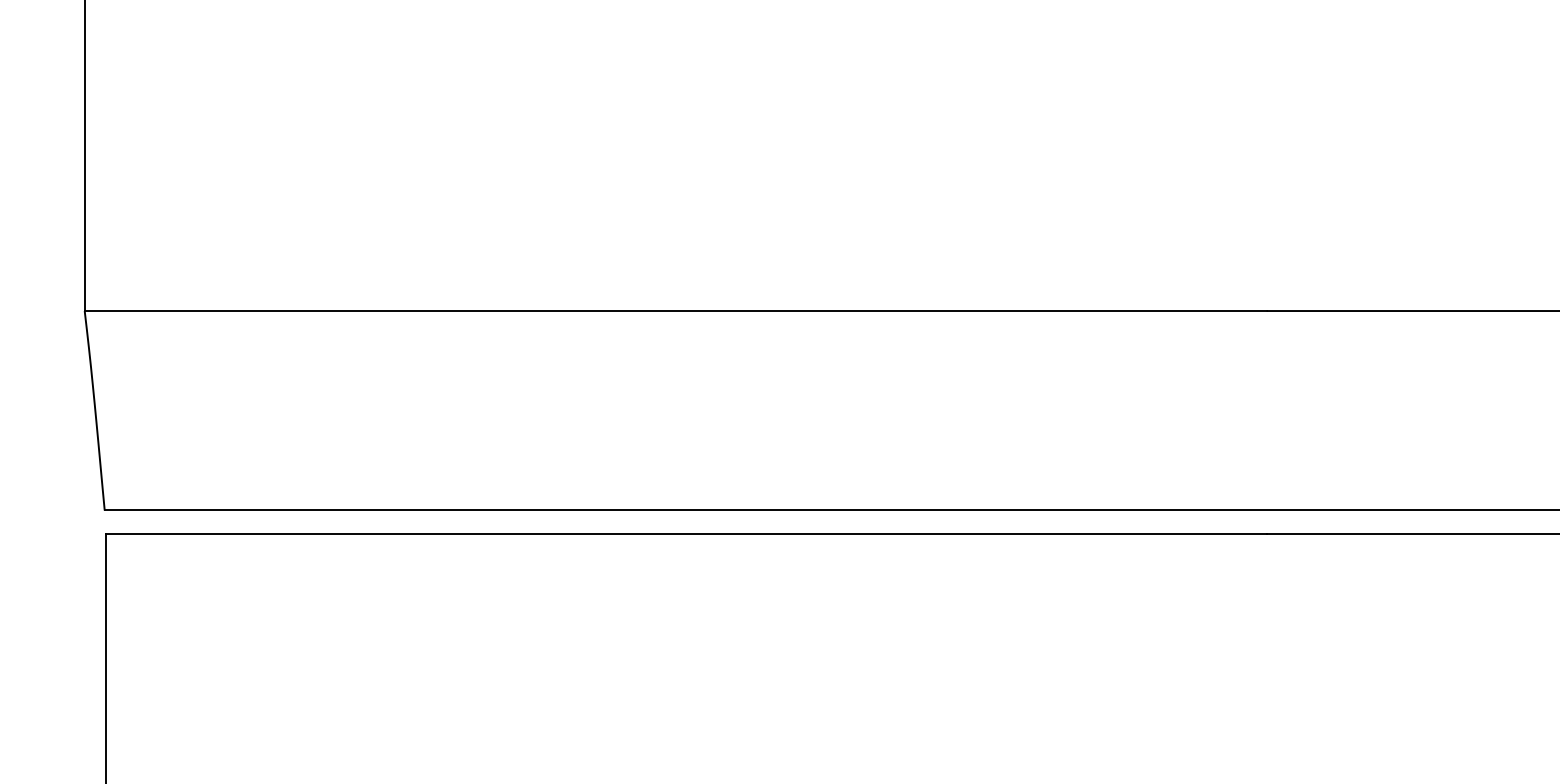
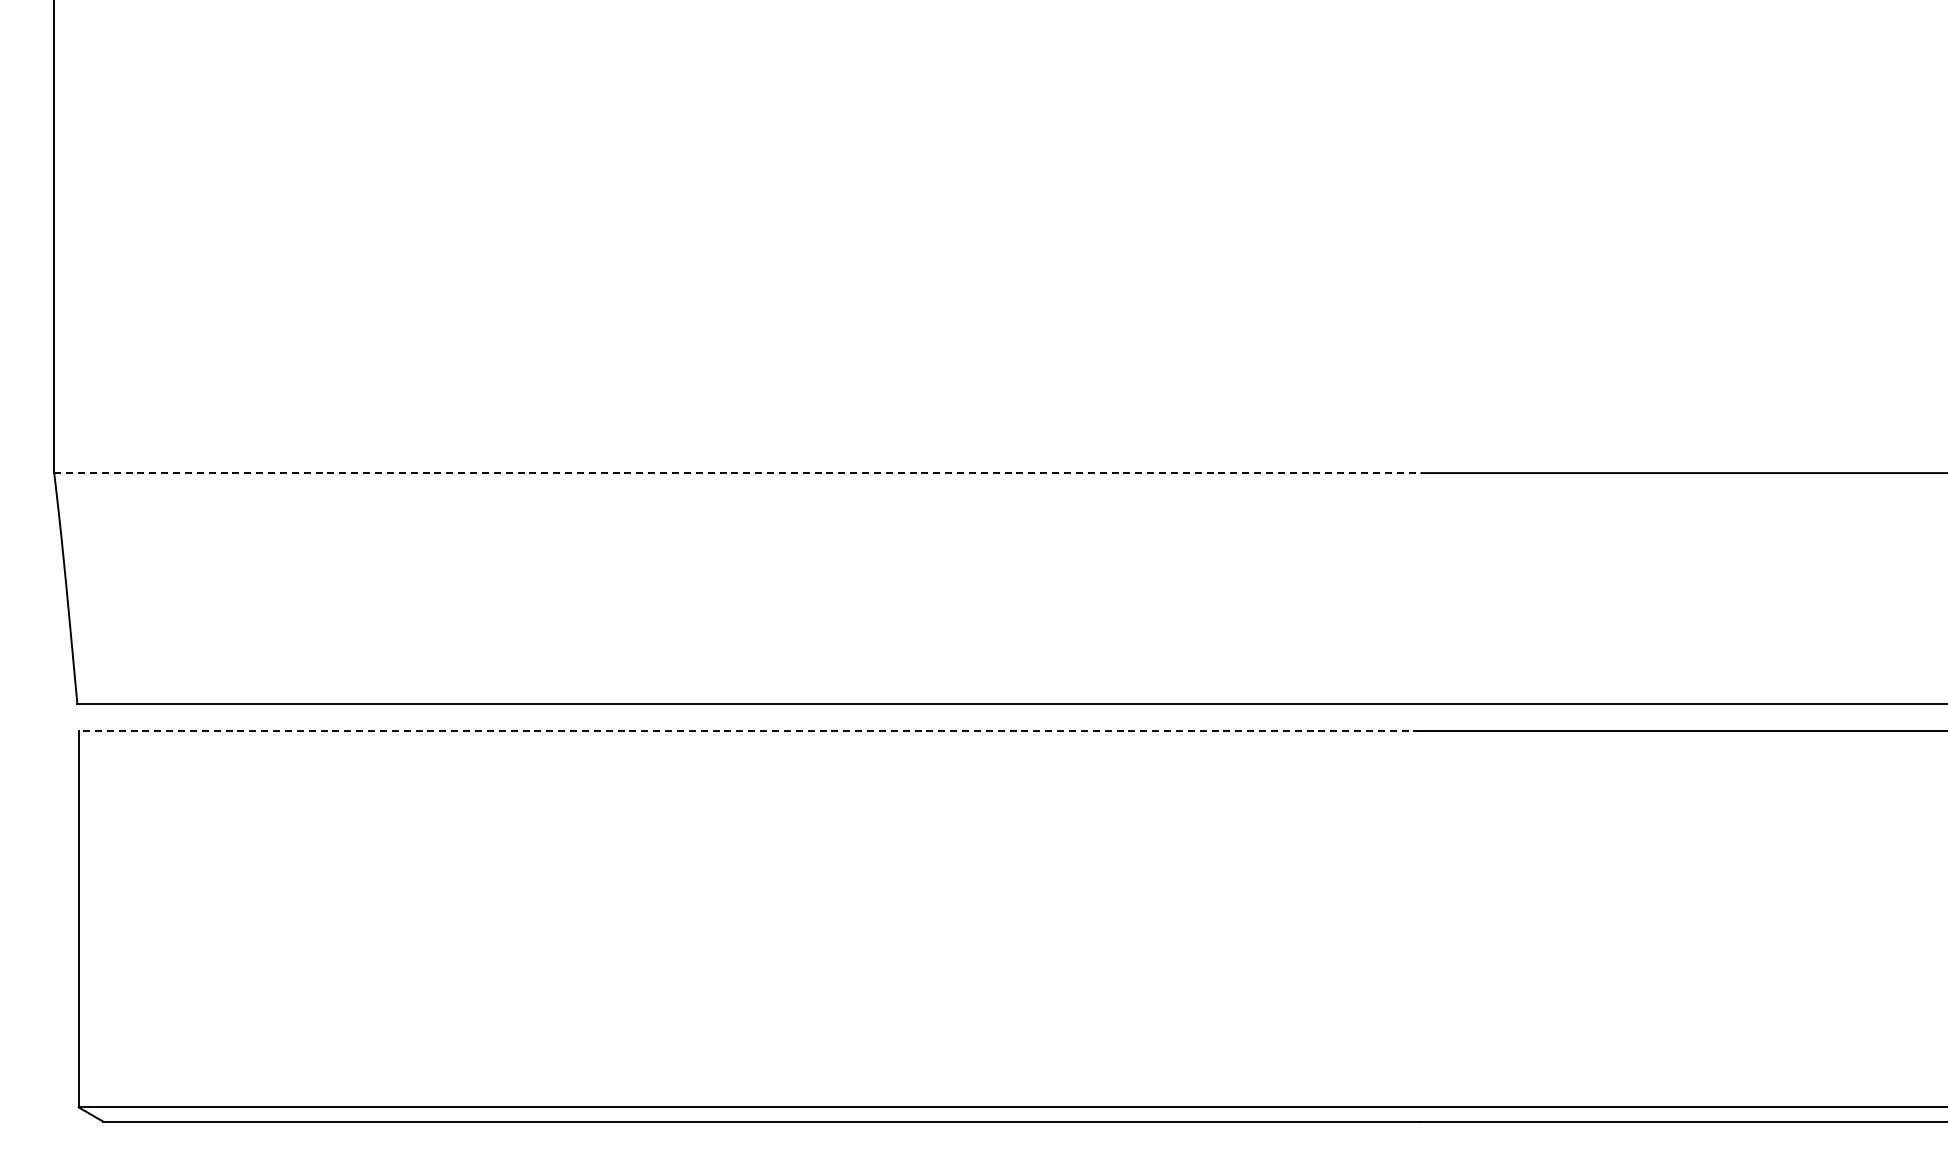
line: (675, 311) -> (737, 473), solid -> dashed
line: (686, 534) -> (749, 731), solid -> dashed

